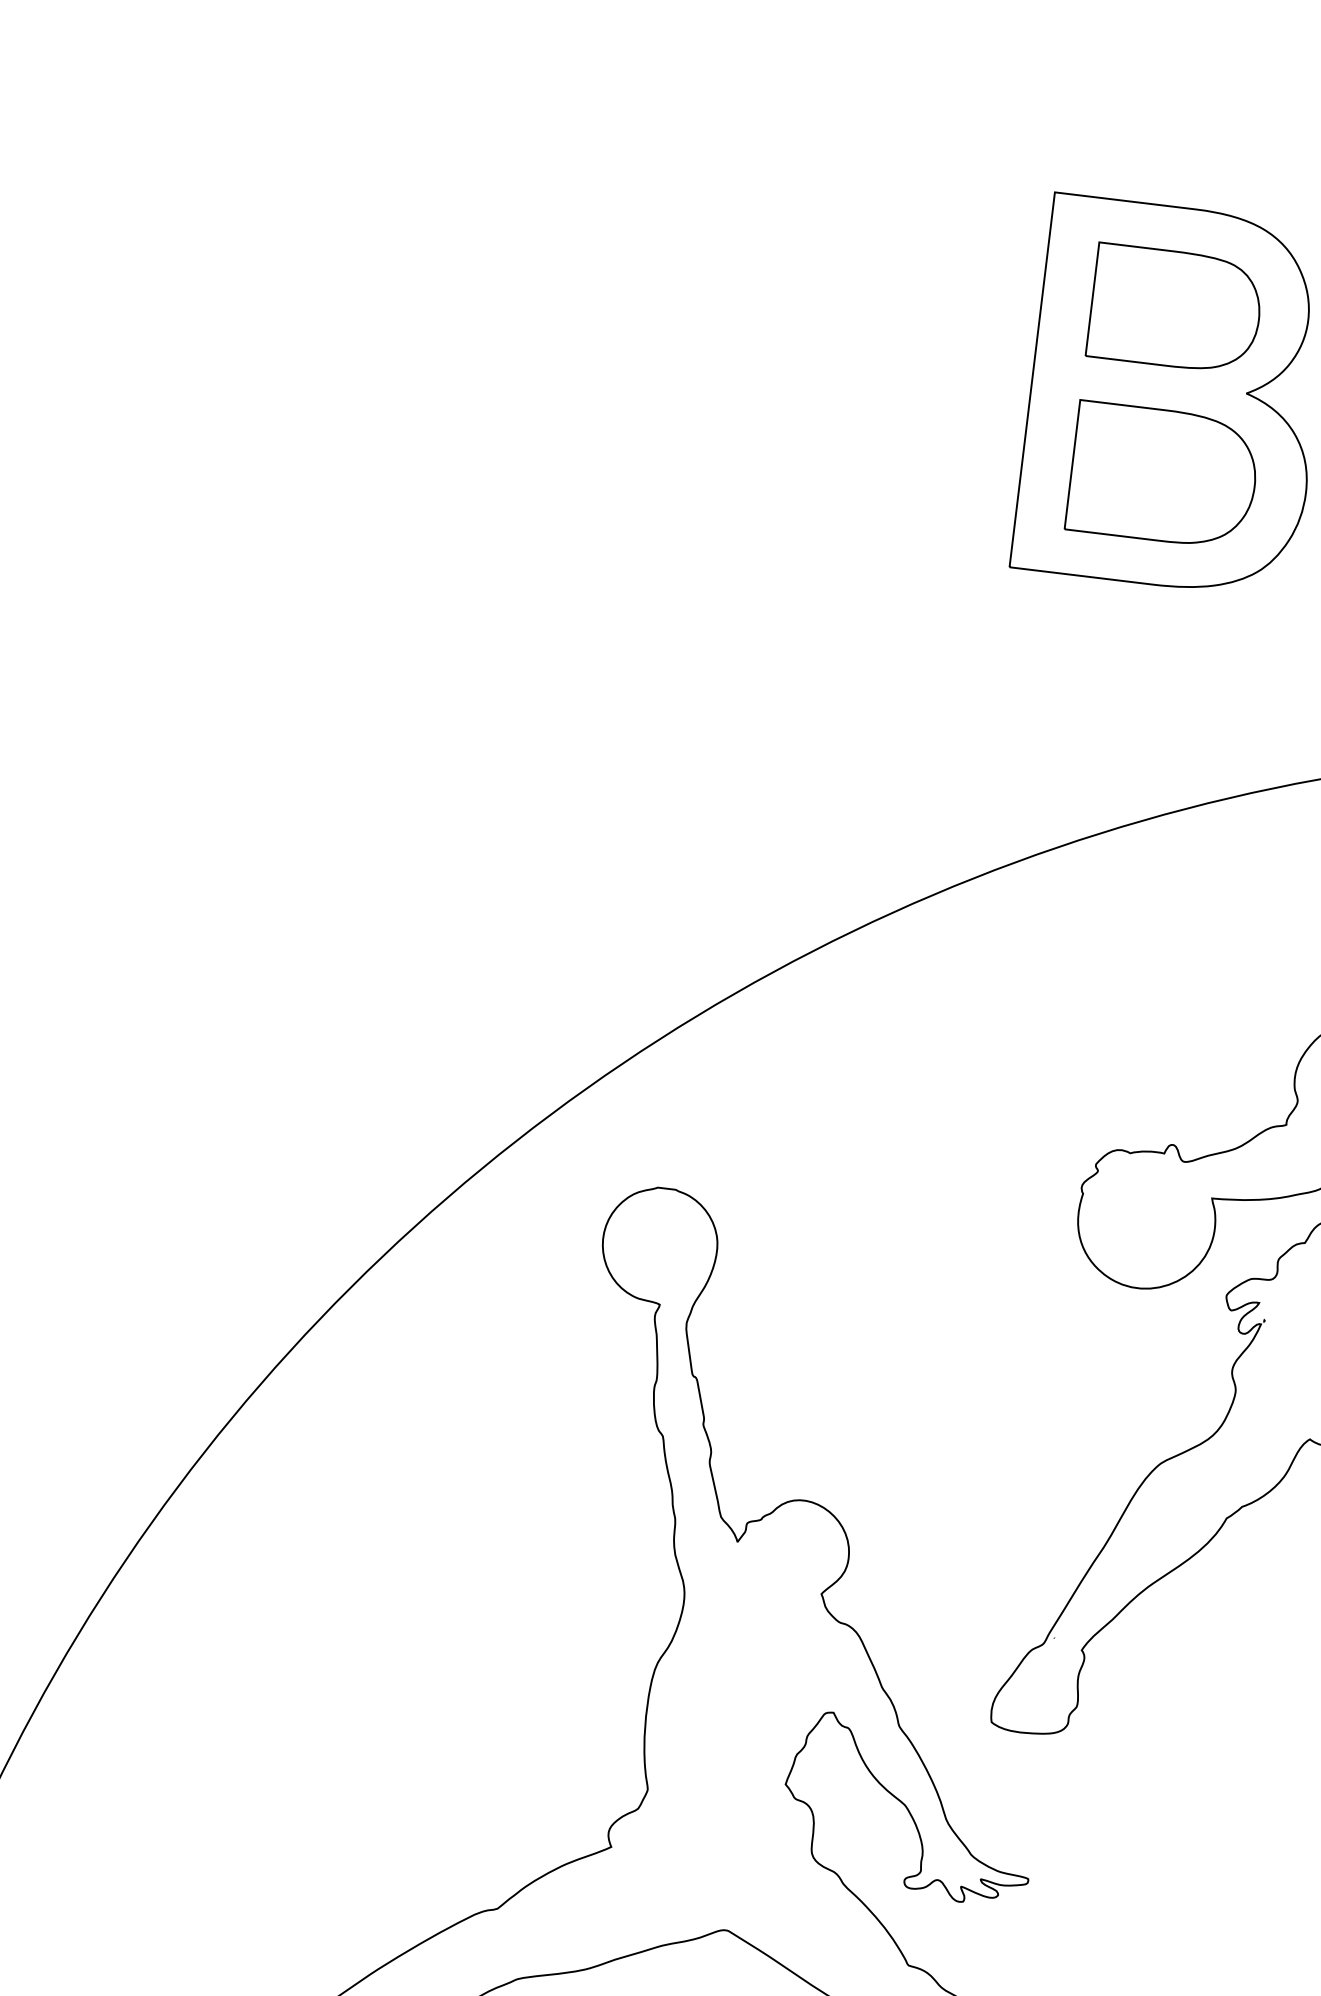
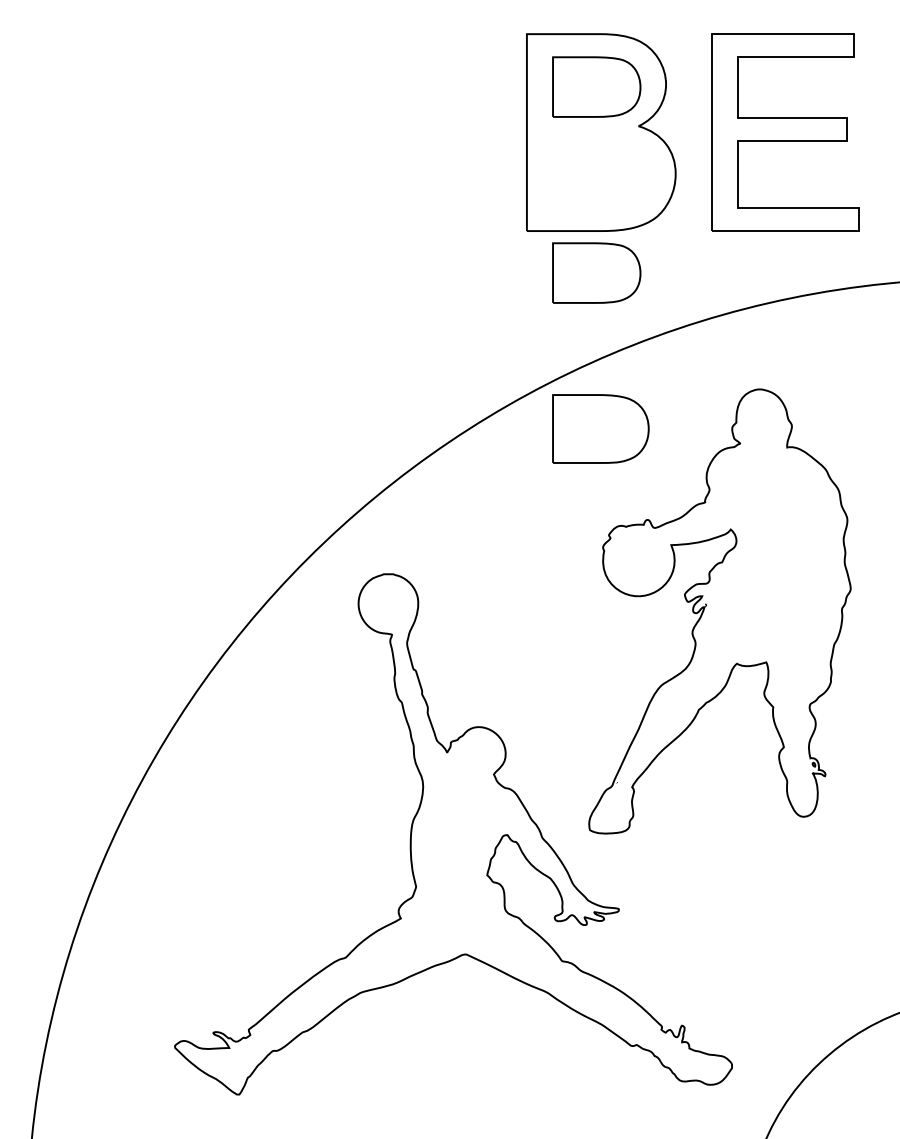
part: (1162, 474) -> (600, 428), moved
part: (1132, 662) -> (596, 272), added

